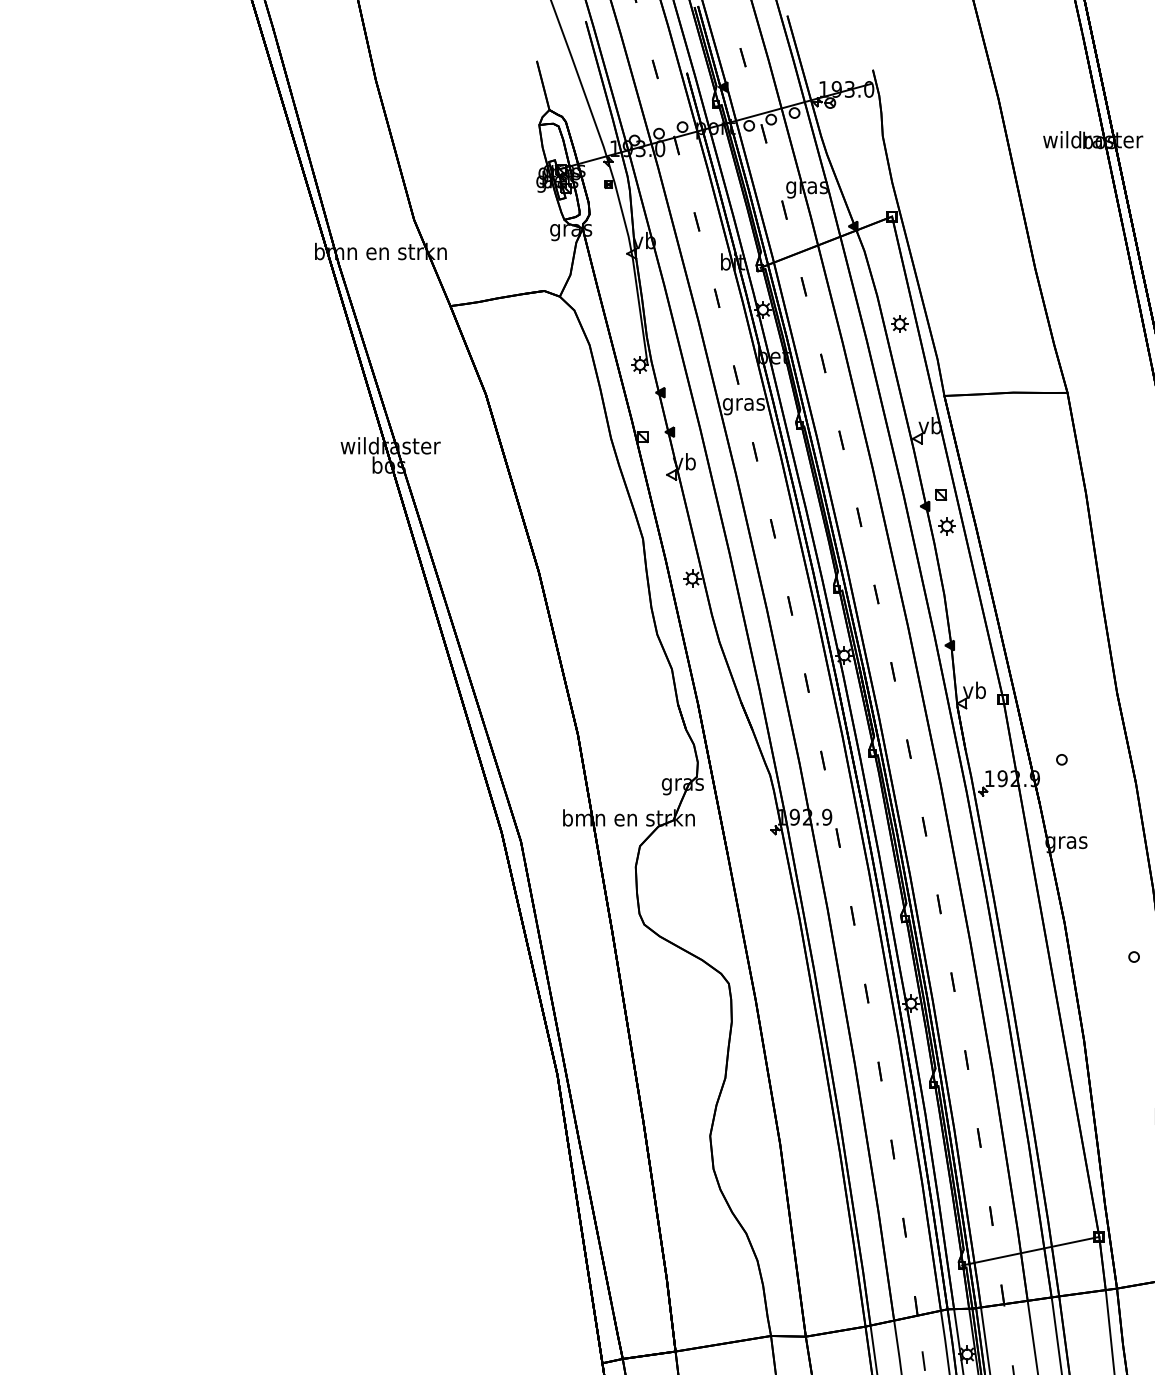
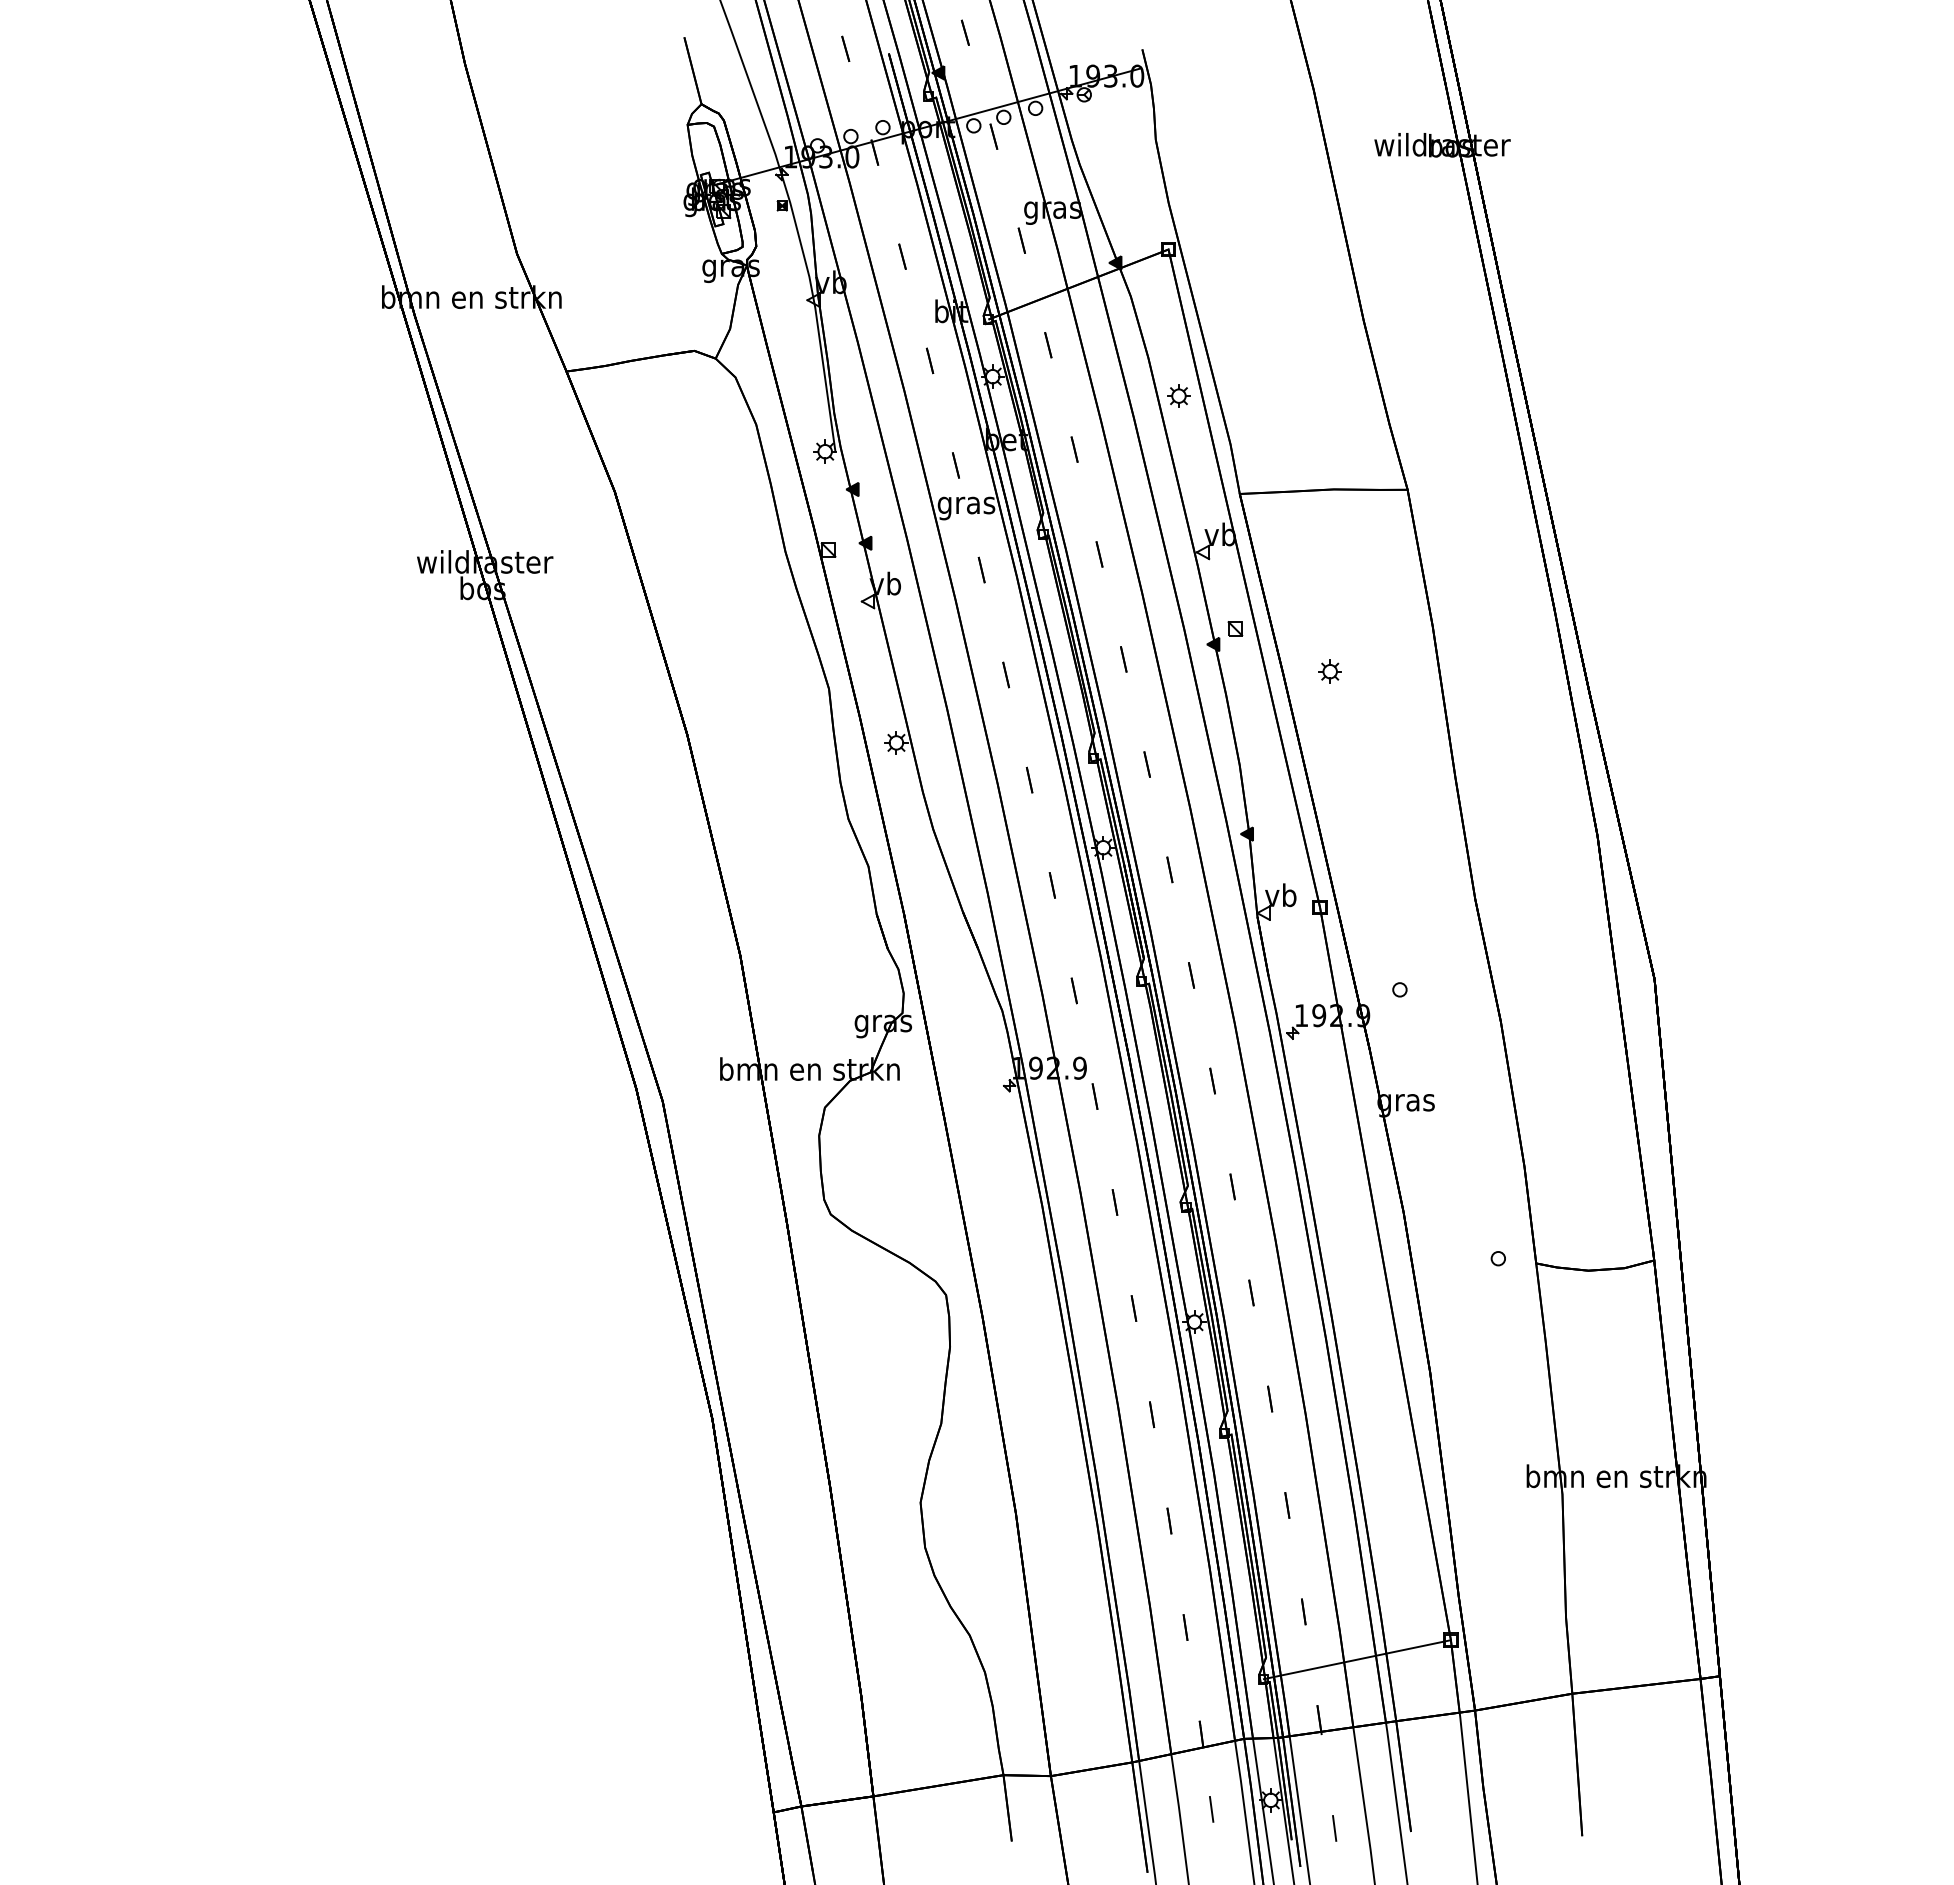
part: (946, 526) -> (1329, 671), moved

